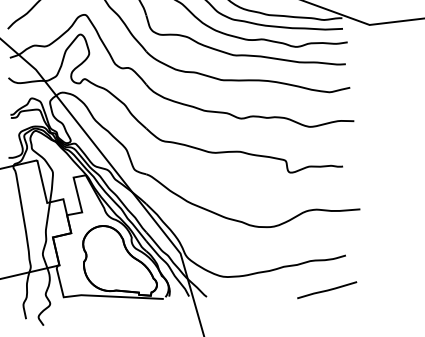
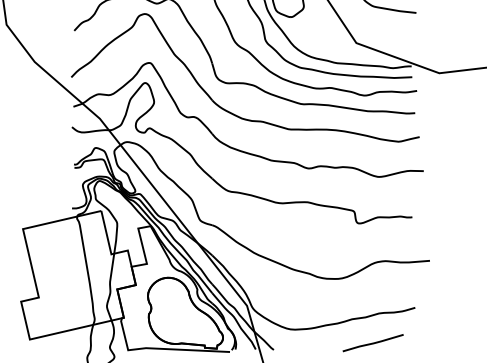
line: (326, 290) -> (372, 343), moved

